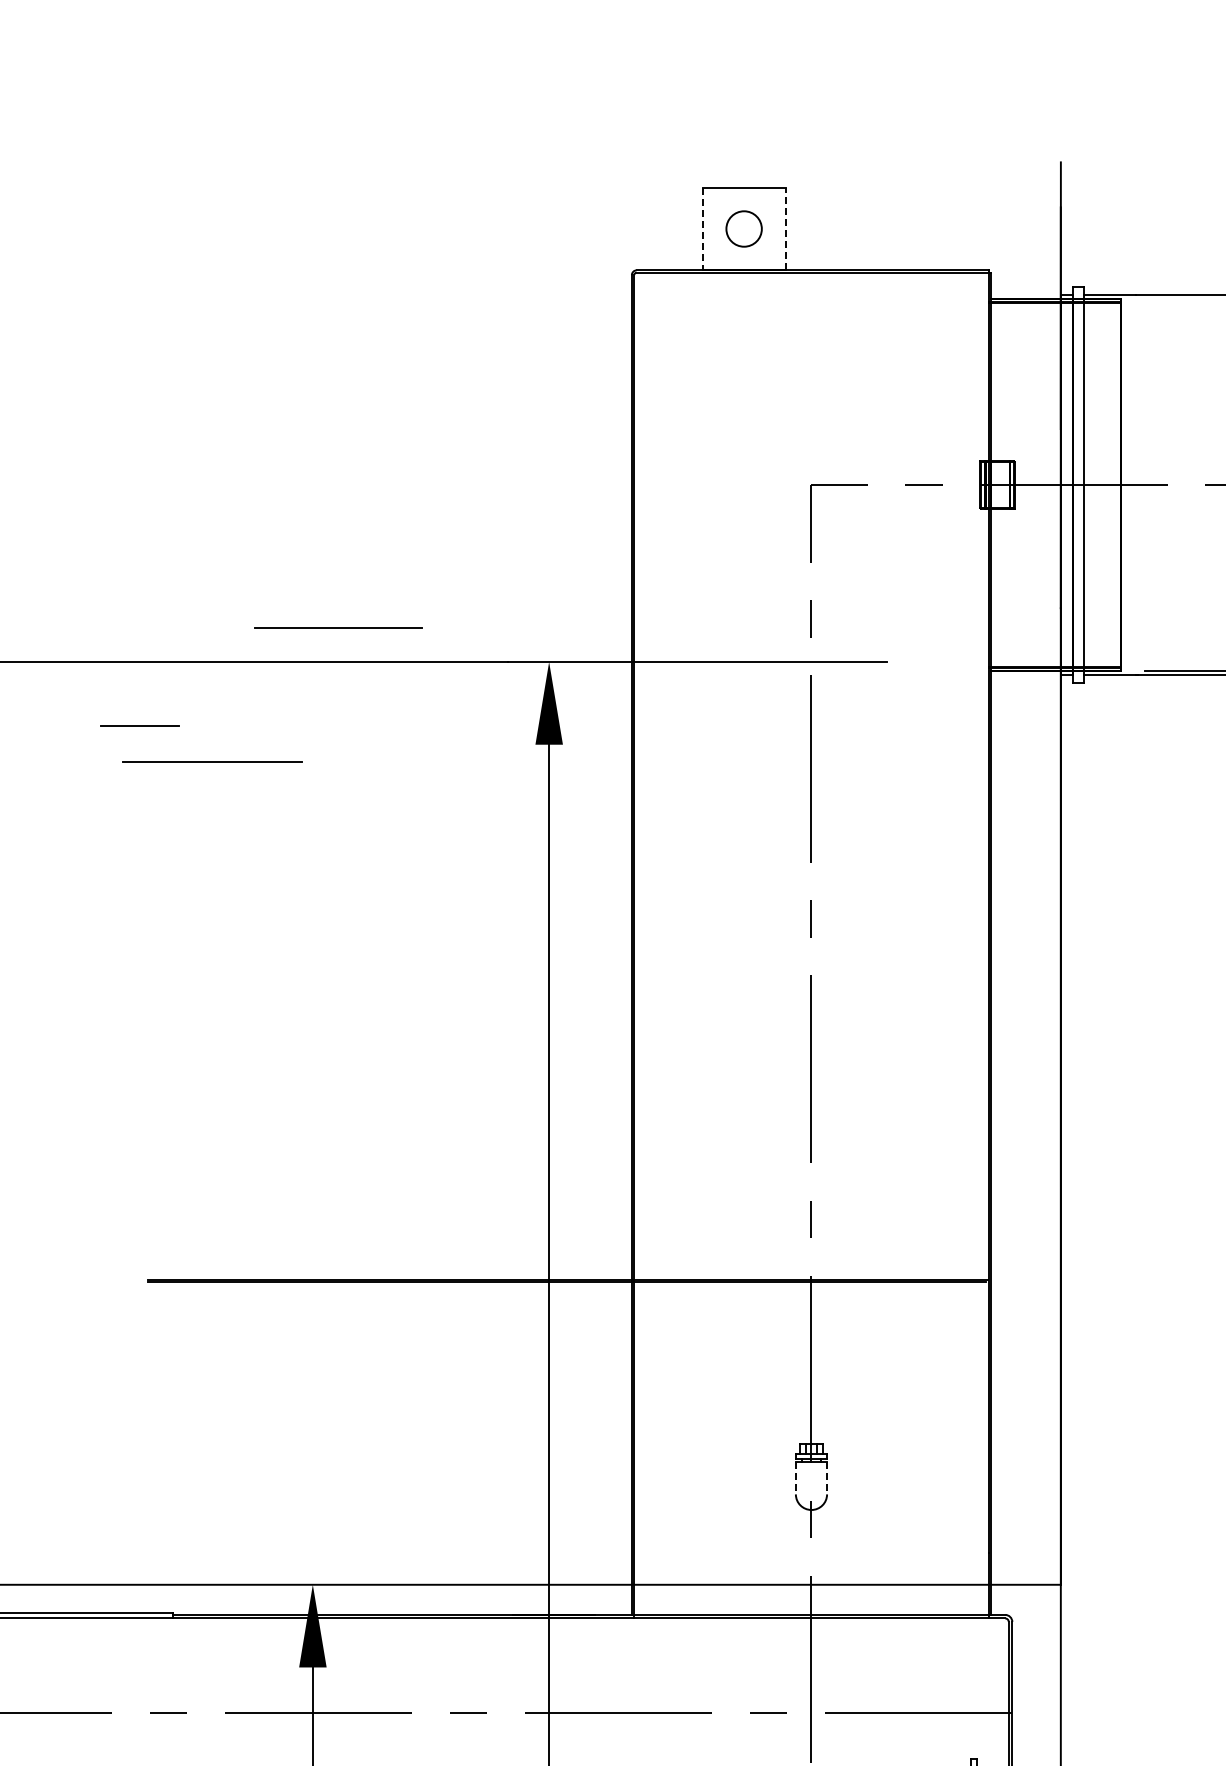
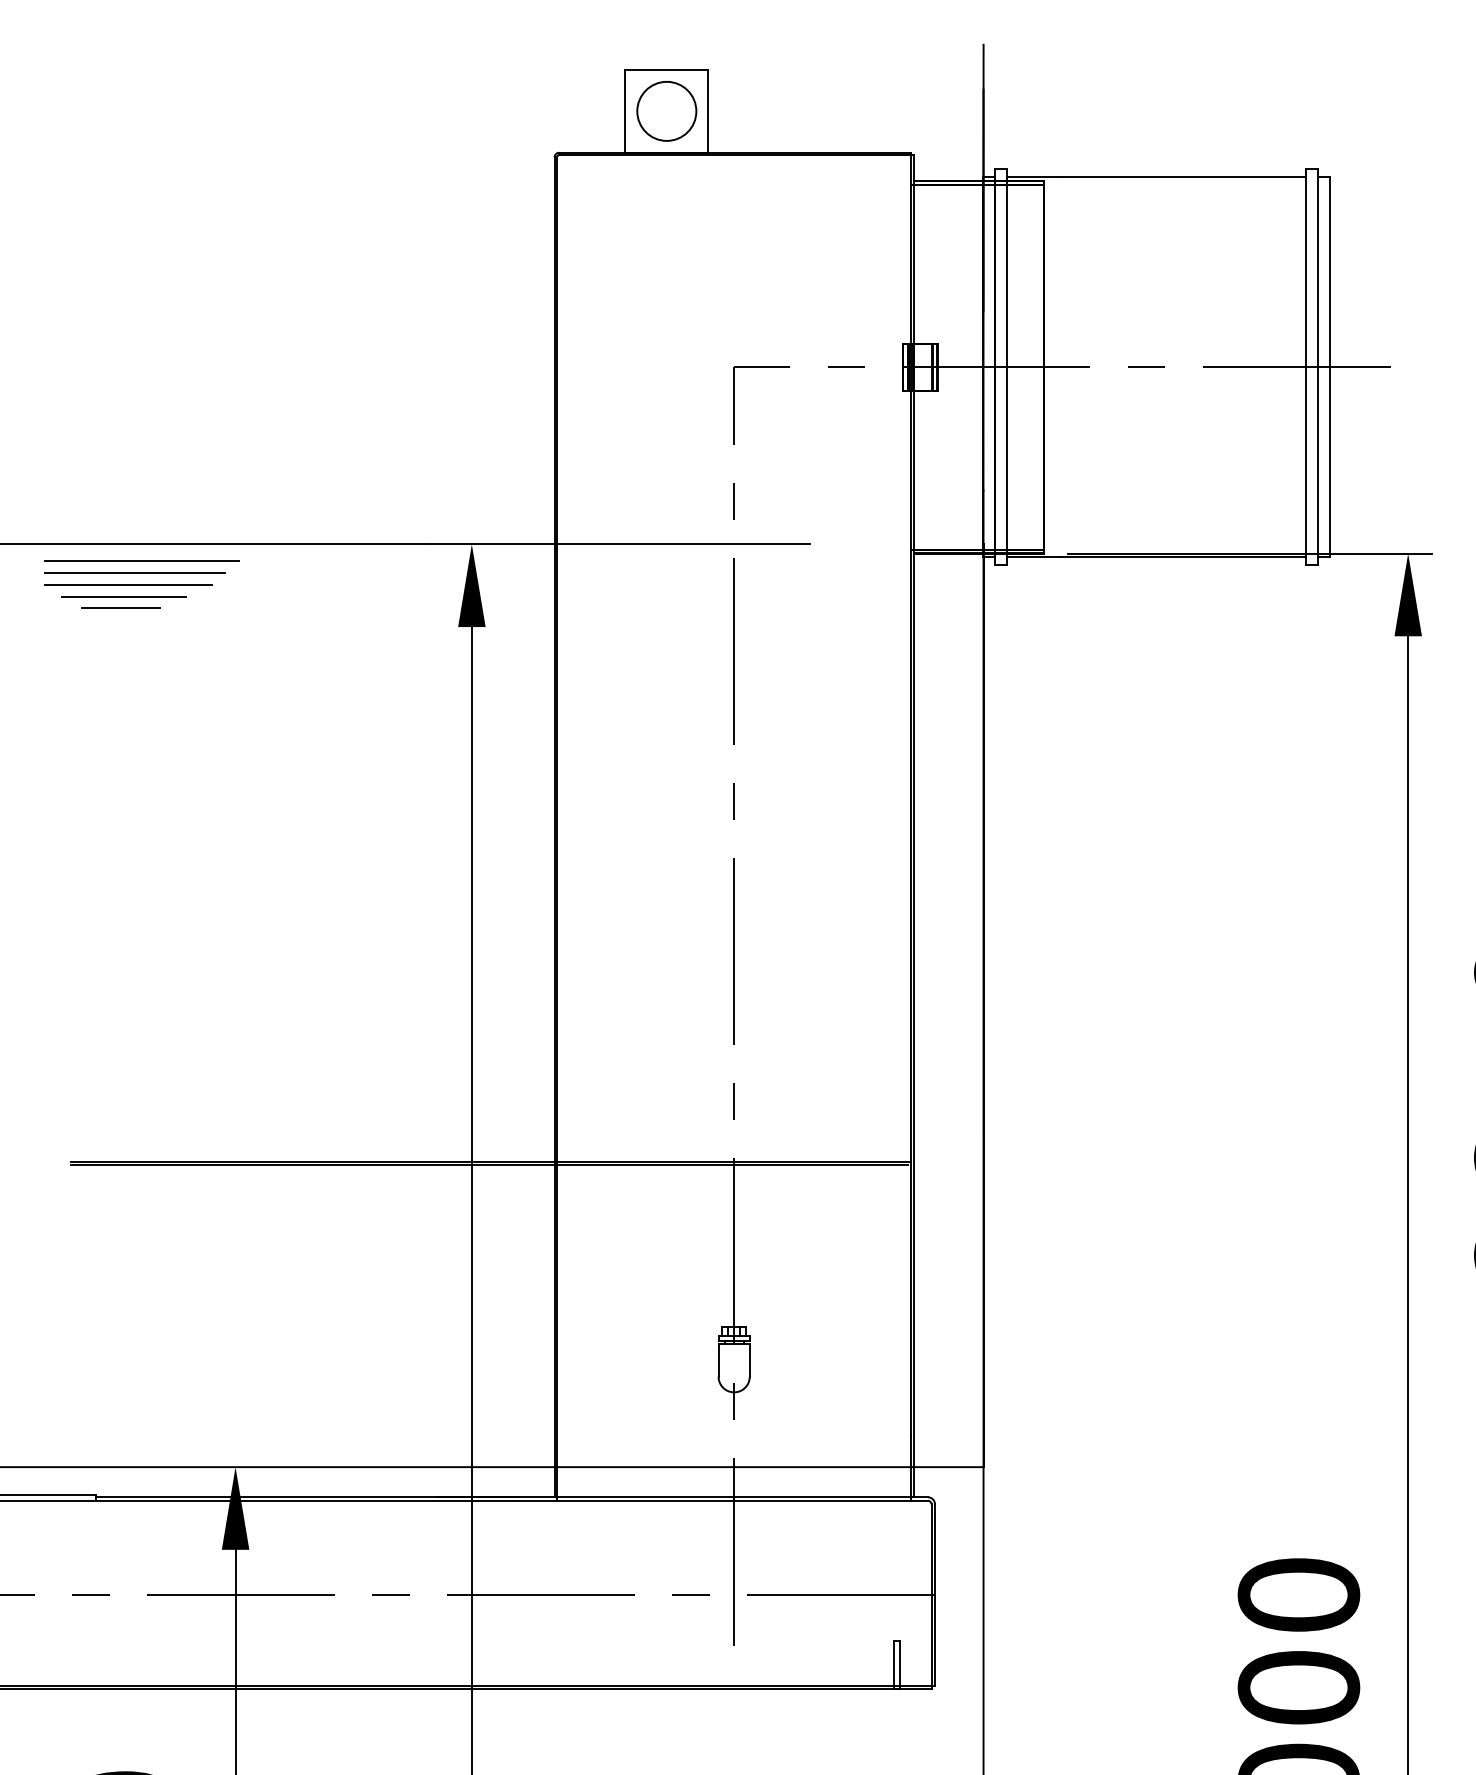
circle: (743, 228) -> (666, 110), size x1.67
line: (785, 228) -> (708, 110), dashed -> solid
line: (702, 229) -> (625, 111), dashed -> solid
line: (337, 627) -> (128, 584), moved
line: (219, 679) -> (142, 561), added
line: (201, 714) -> (124, 596), added
line: (139, 725) -> (120, 607), moved
line: (211, 761) -> (134, 572), moved
line: (795, 1479) -> (718, 1361), dashed -> solid
line: (826, 1479) -> (749, 1361), dashed -> solid

